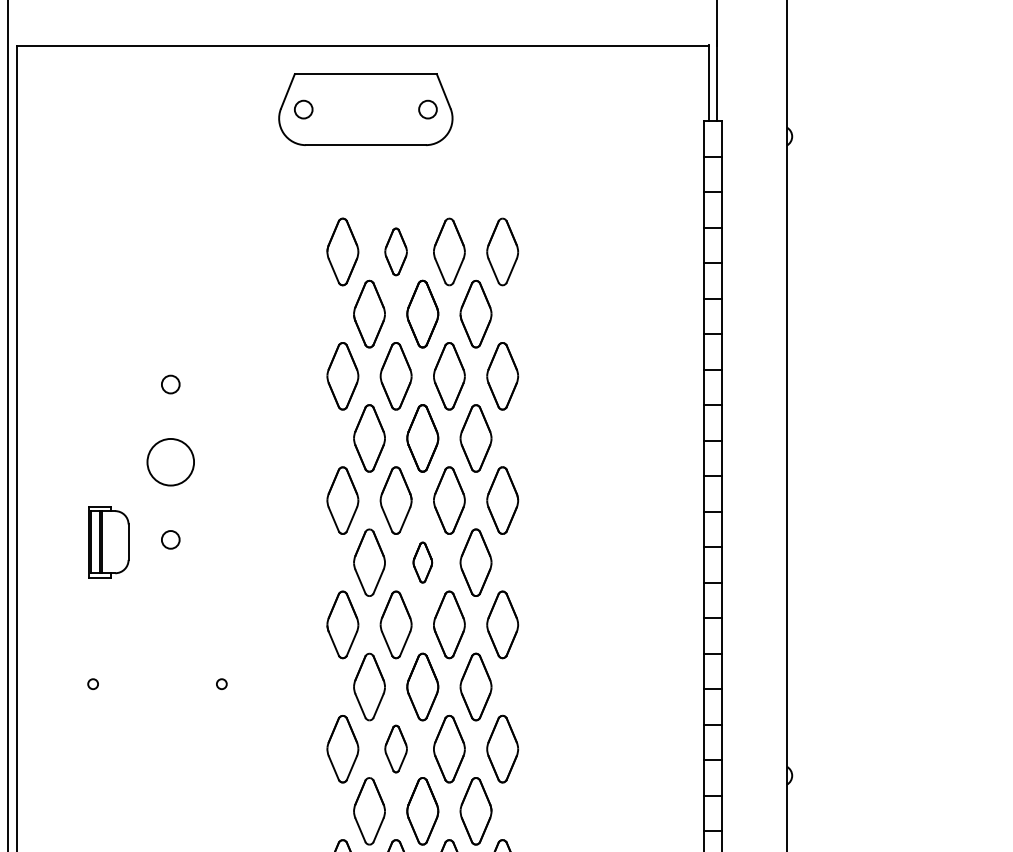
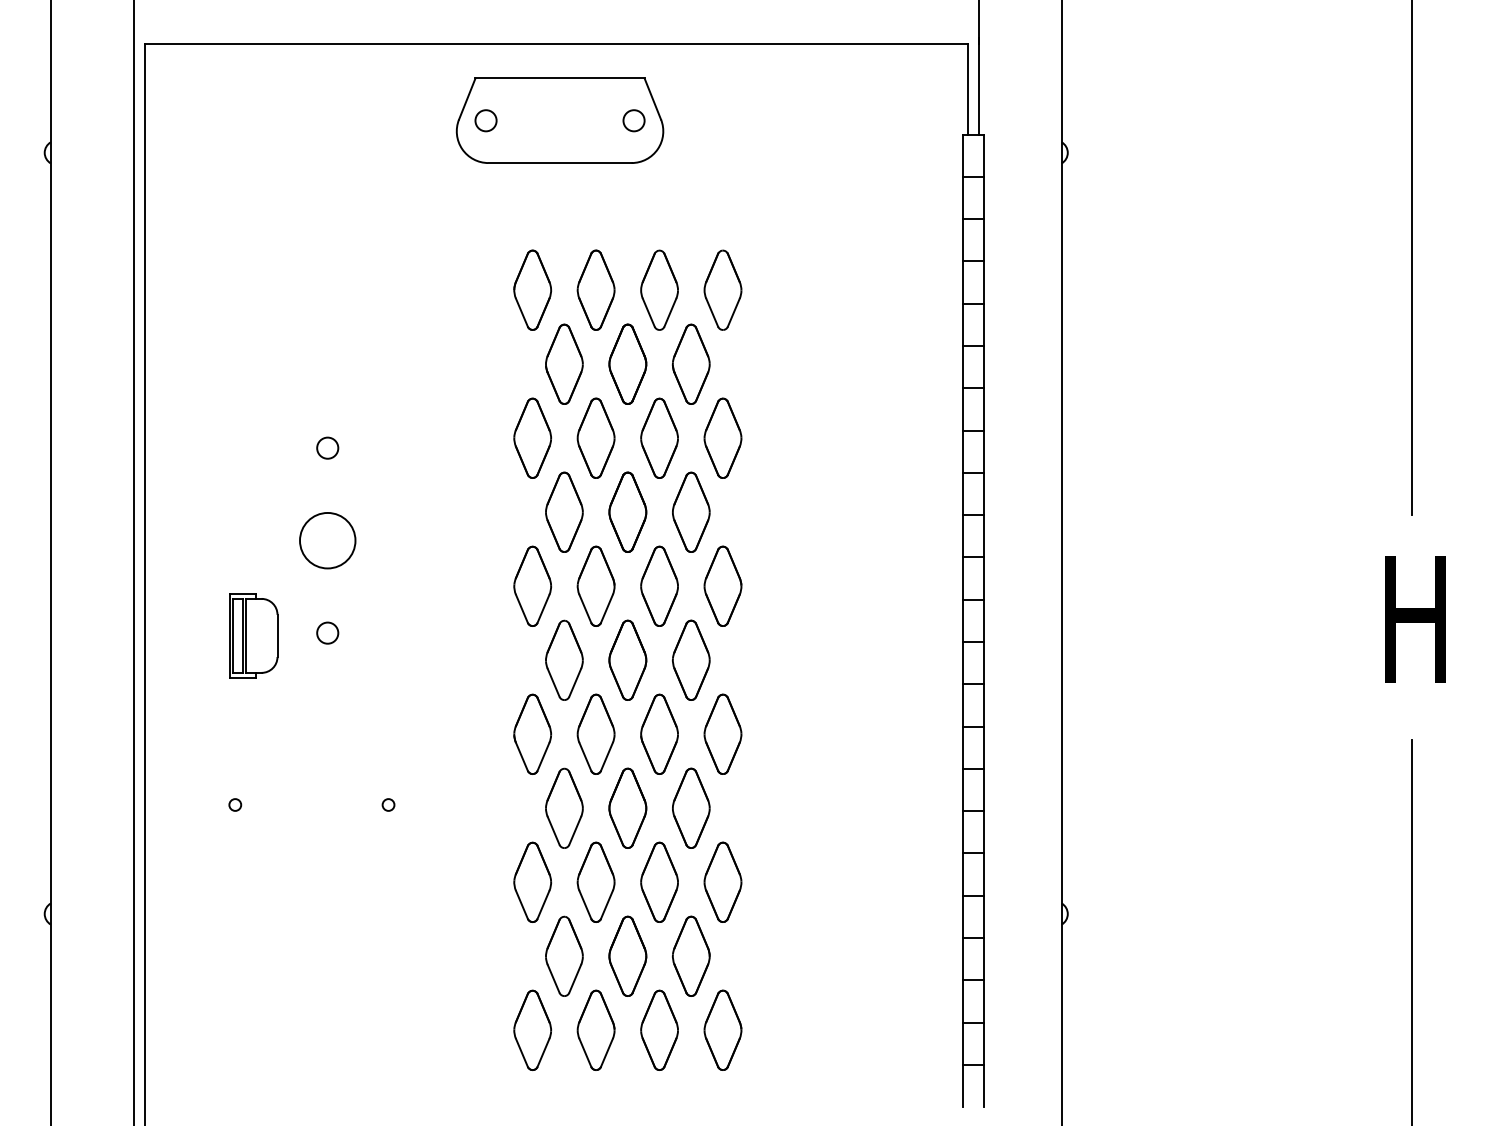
part: (395, 251) -> (595, 289), size x1.43
part: (422, 562) -> (627, 659), size x1.67
part: (395, 748) -> (595, 881), size x1.43

